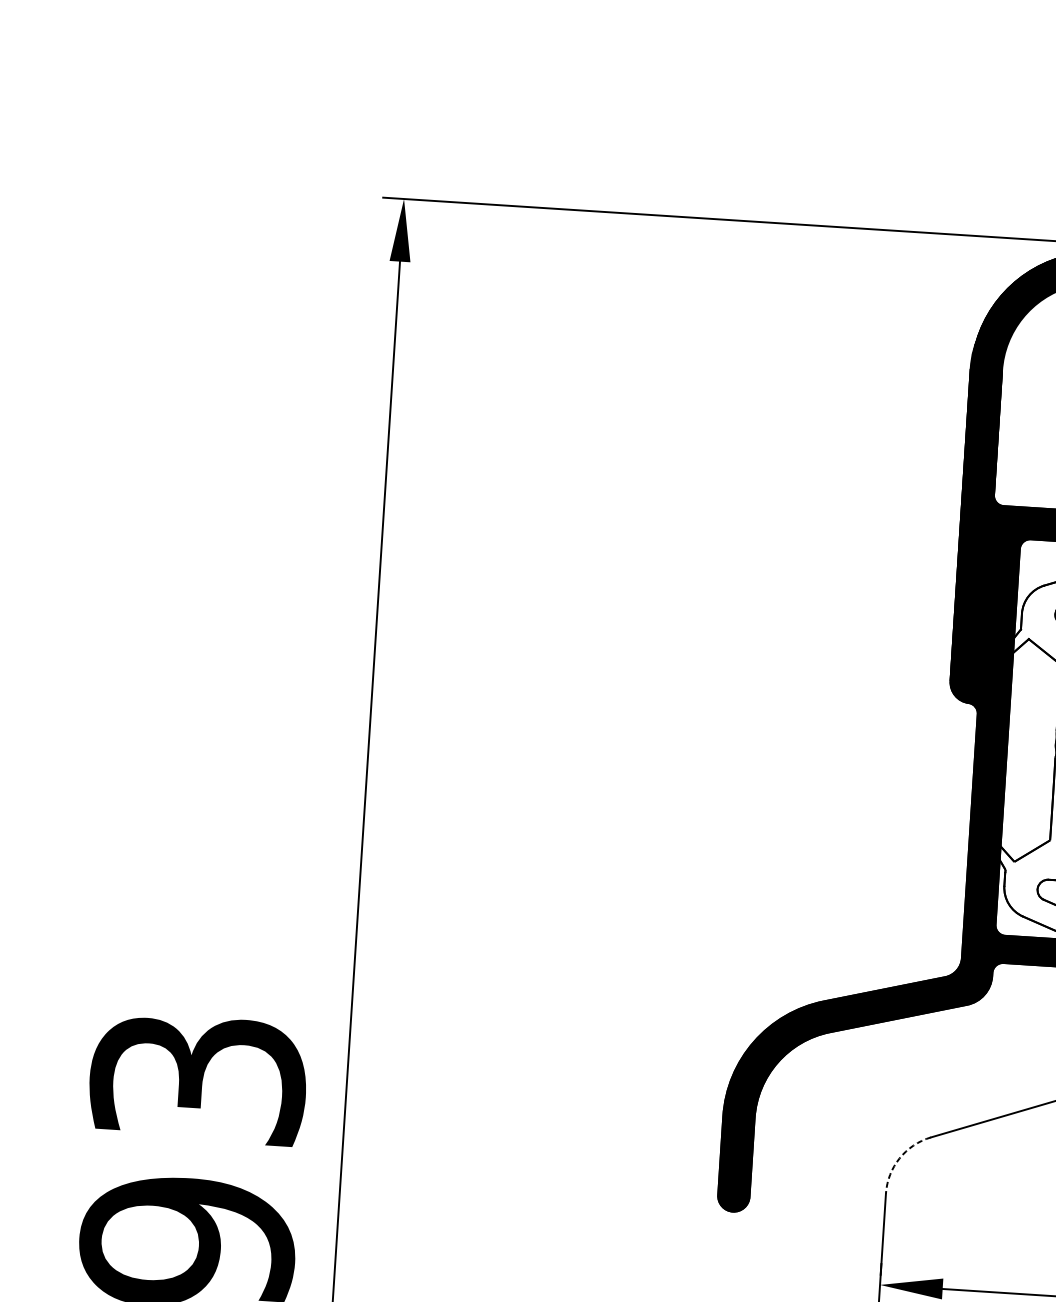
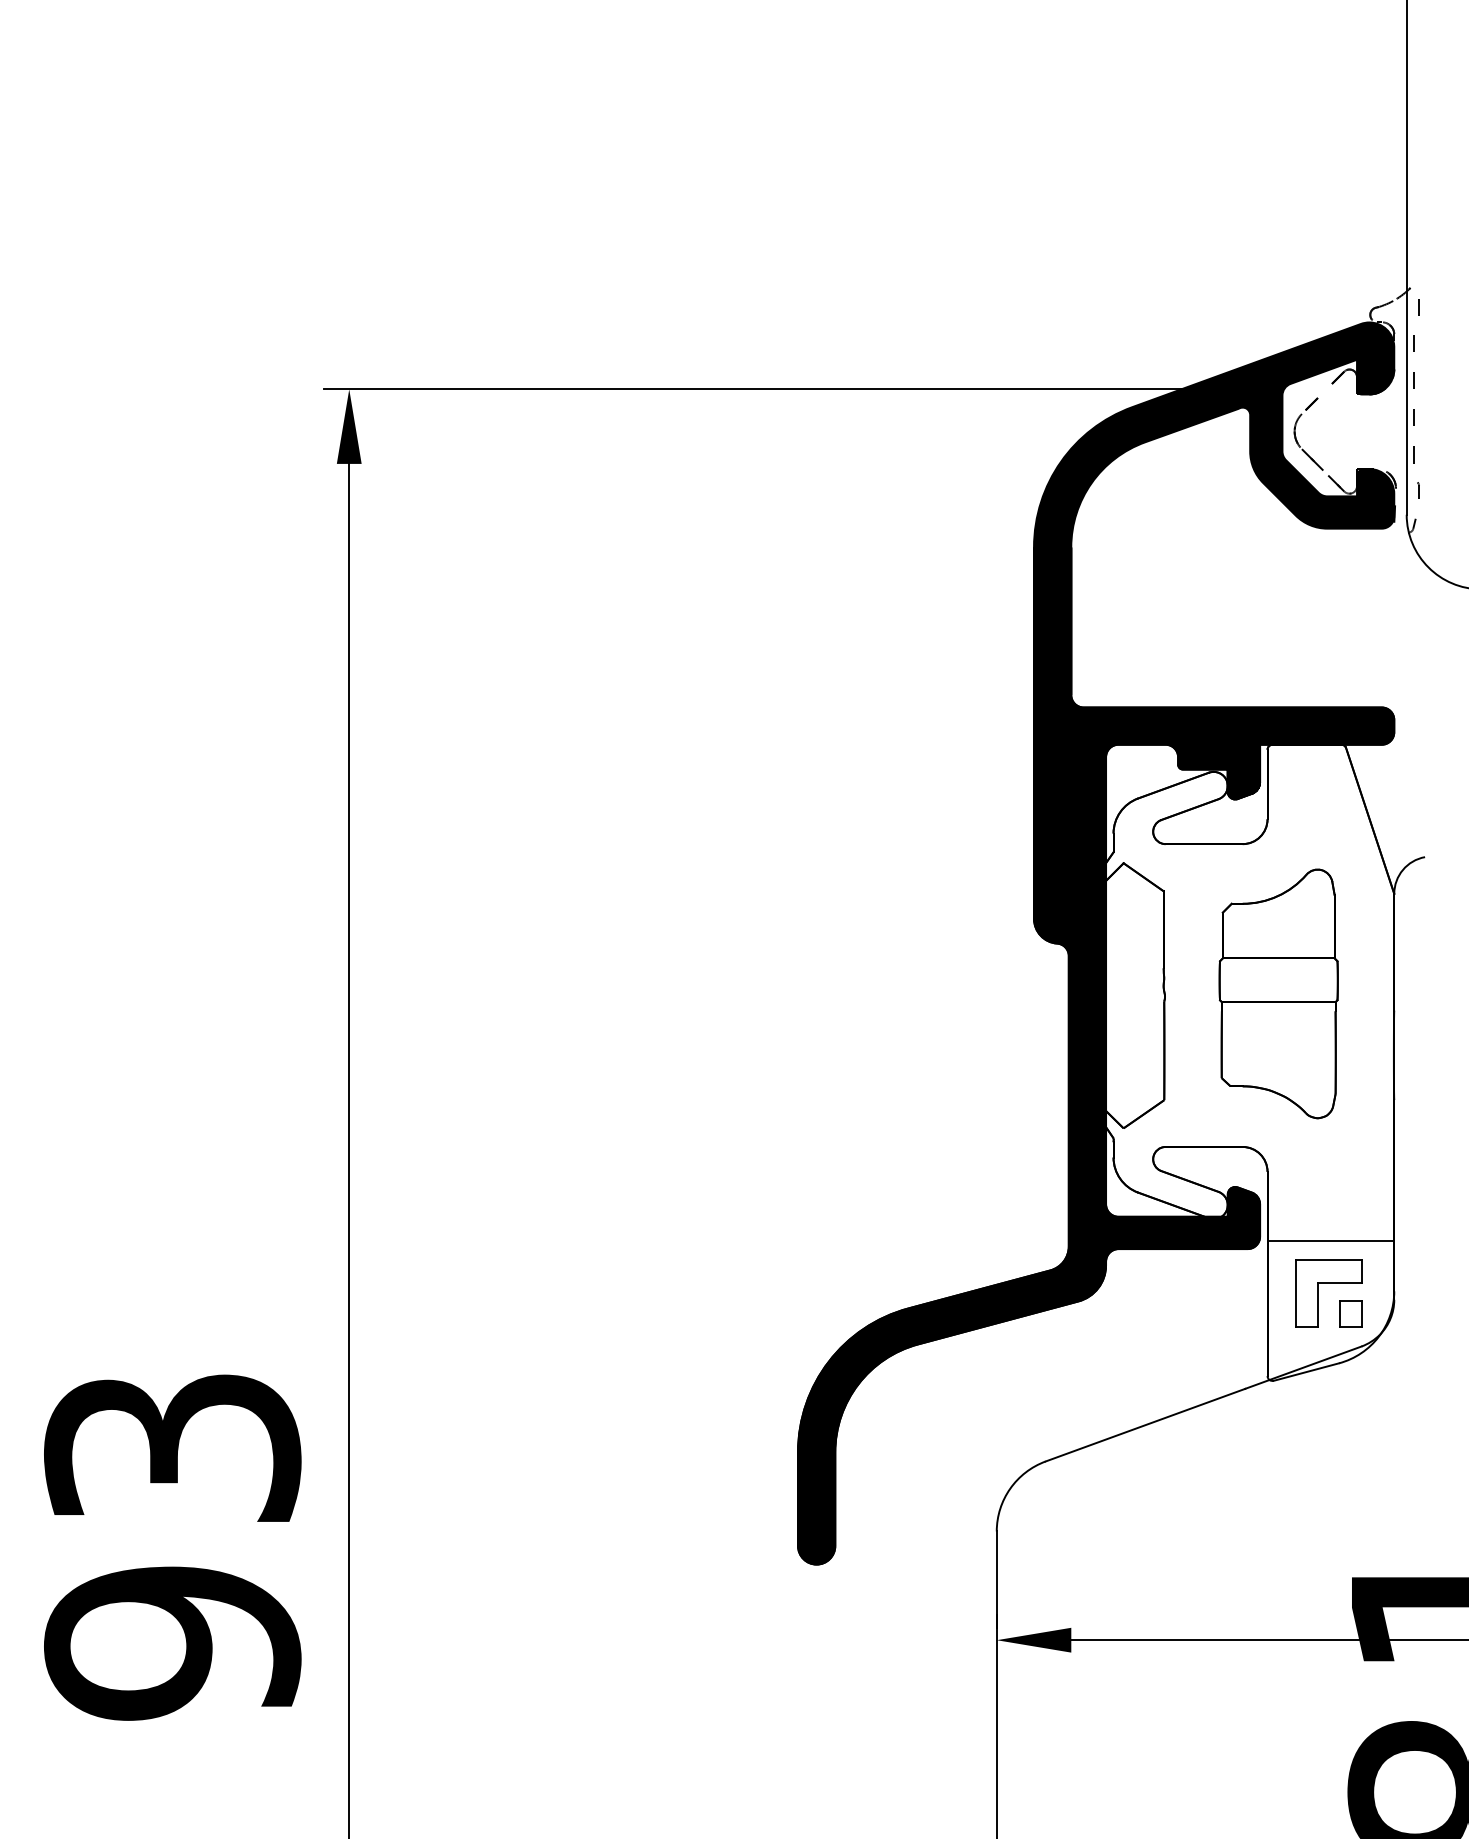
arc: (899, 1158) -> (1010, 1488), dashed -> solid

